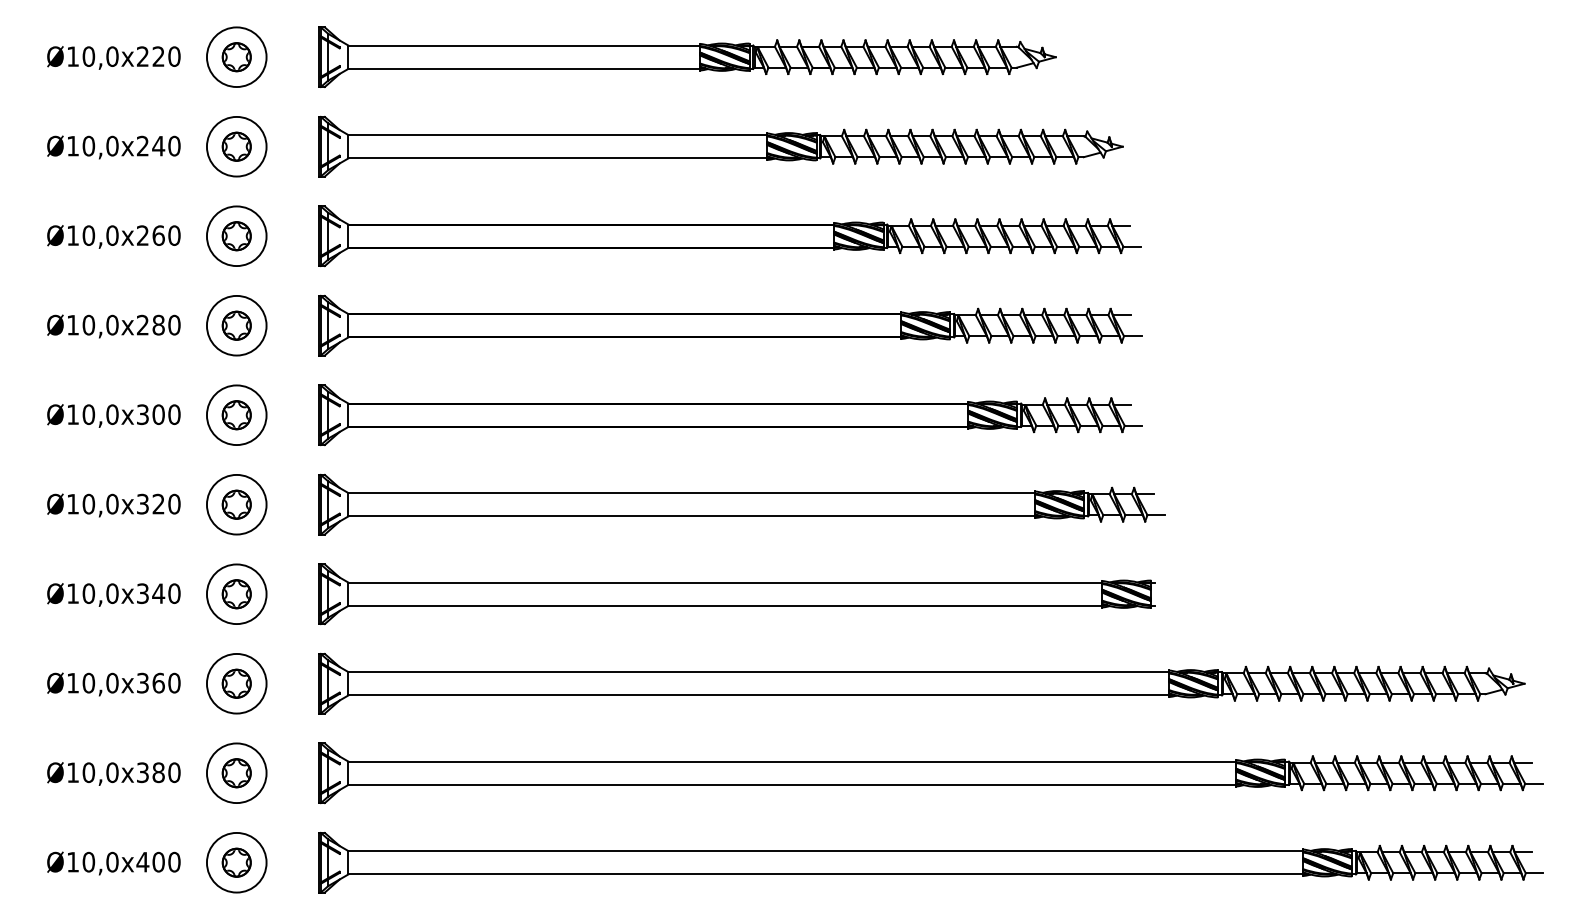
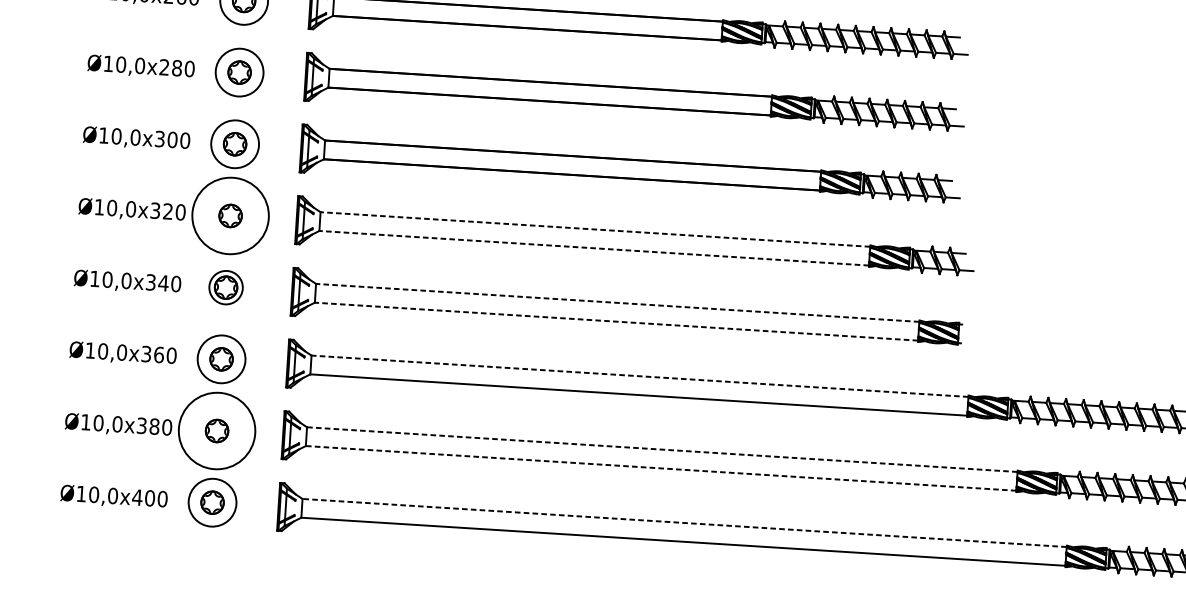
line: (691, 493) -> (595, 229), solid -> dashed
circle: (236, 504) -> (230, 215), size x1.6
line: (691, 516) -> (594, 248), solid -> dashed
line: (724, 582) -> (617, 302), solid -> dashed
circle: (236, 594) -> (225, 287), size x0.7
line: (724, 605) -> (616, 321), solid -> dashed
line: (757, 672) -> (639, 376), solid -> dashed
line: (791, 761) -> (661, 449), solid -> dashed
circle: (236, 773) -> (216, 431), size x1.6
line: (791, 784) -> (660, 467), solid -> dashed
line: (824, 851) -> (683, 523), solid -> dashed

